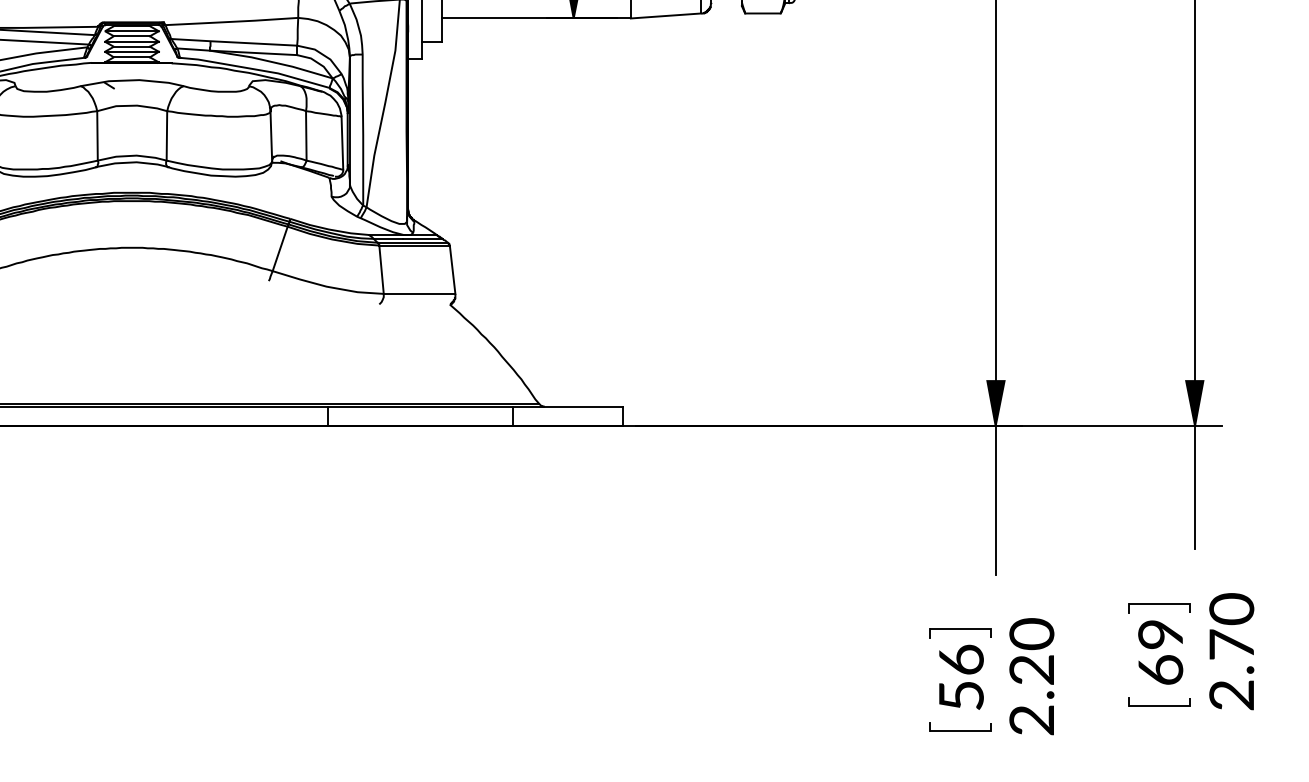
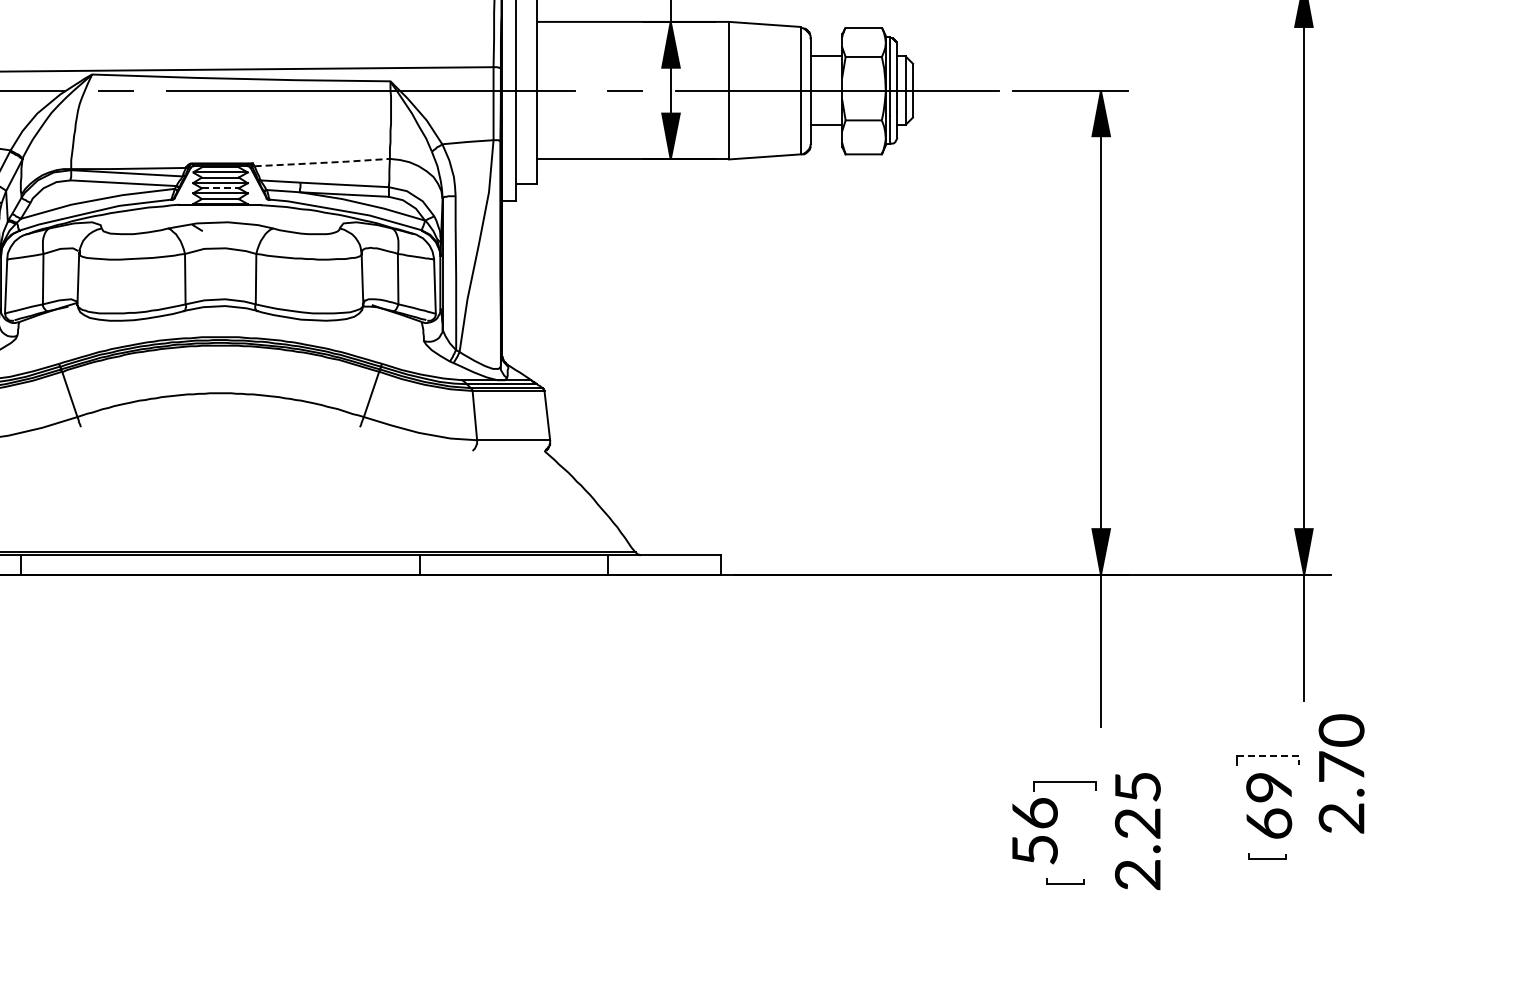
line: (232, 21) -> (322, 162), solid -> dashed
line: (132, 46) -> (220, 188), solid -> dashed
line: (1164, 604) -> (1273, 756), solid -> dashed
text: (1031, 633) -> (1137, 786), 2.20 -> 2.25
text: (1231, 651) -> (1341, 773), moved
text: (960, 677) -> (1034, 831), moved
part: (1159, 702) -> (1267, 856), size x0.6
part: (959, 726) -> (1064, 881), size x0.6

